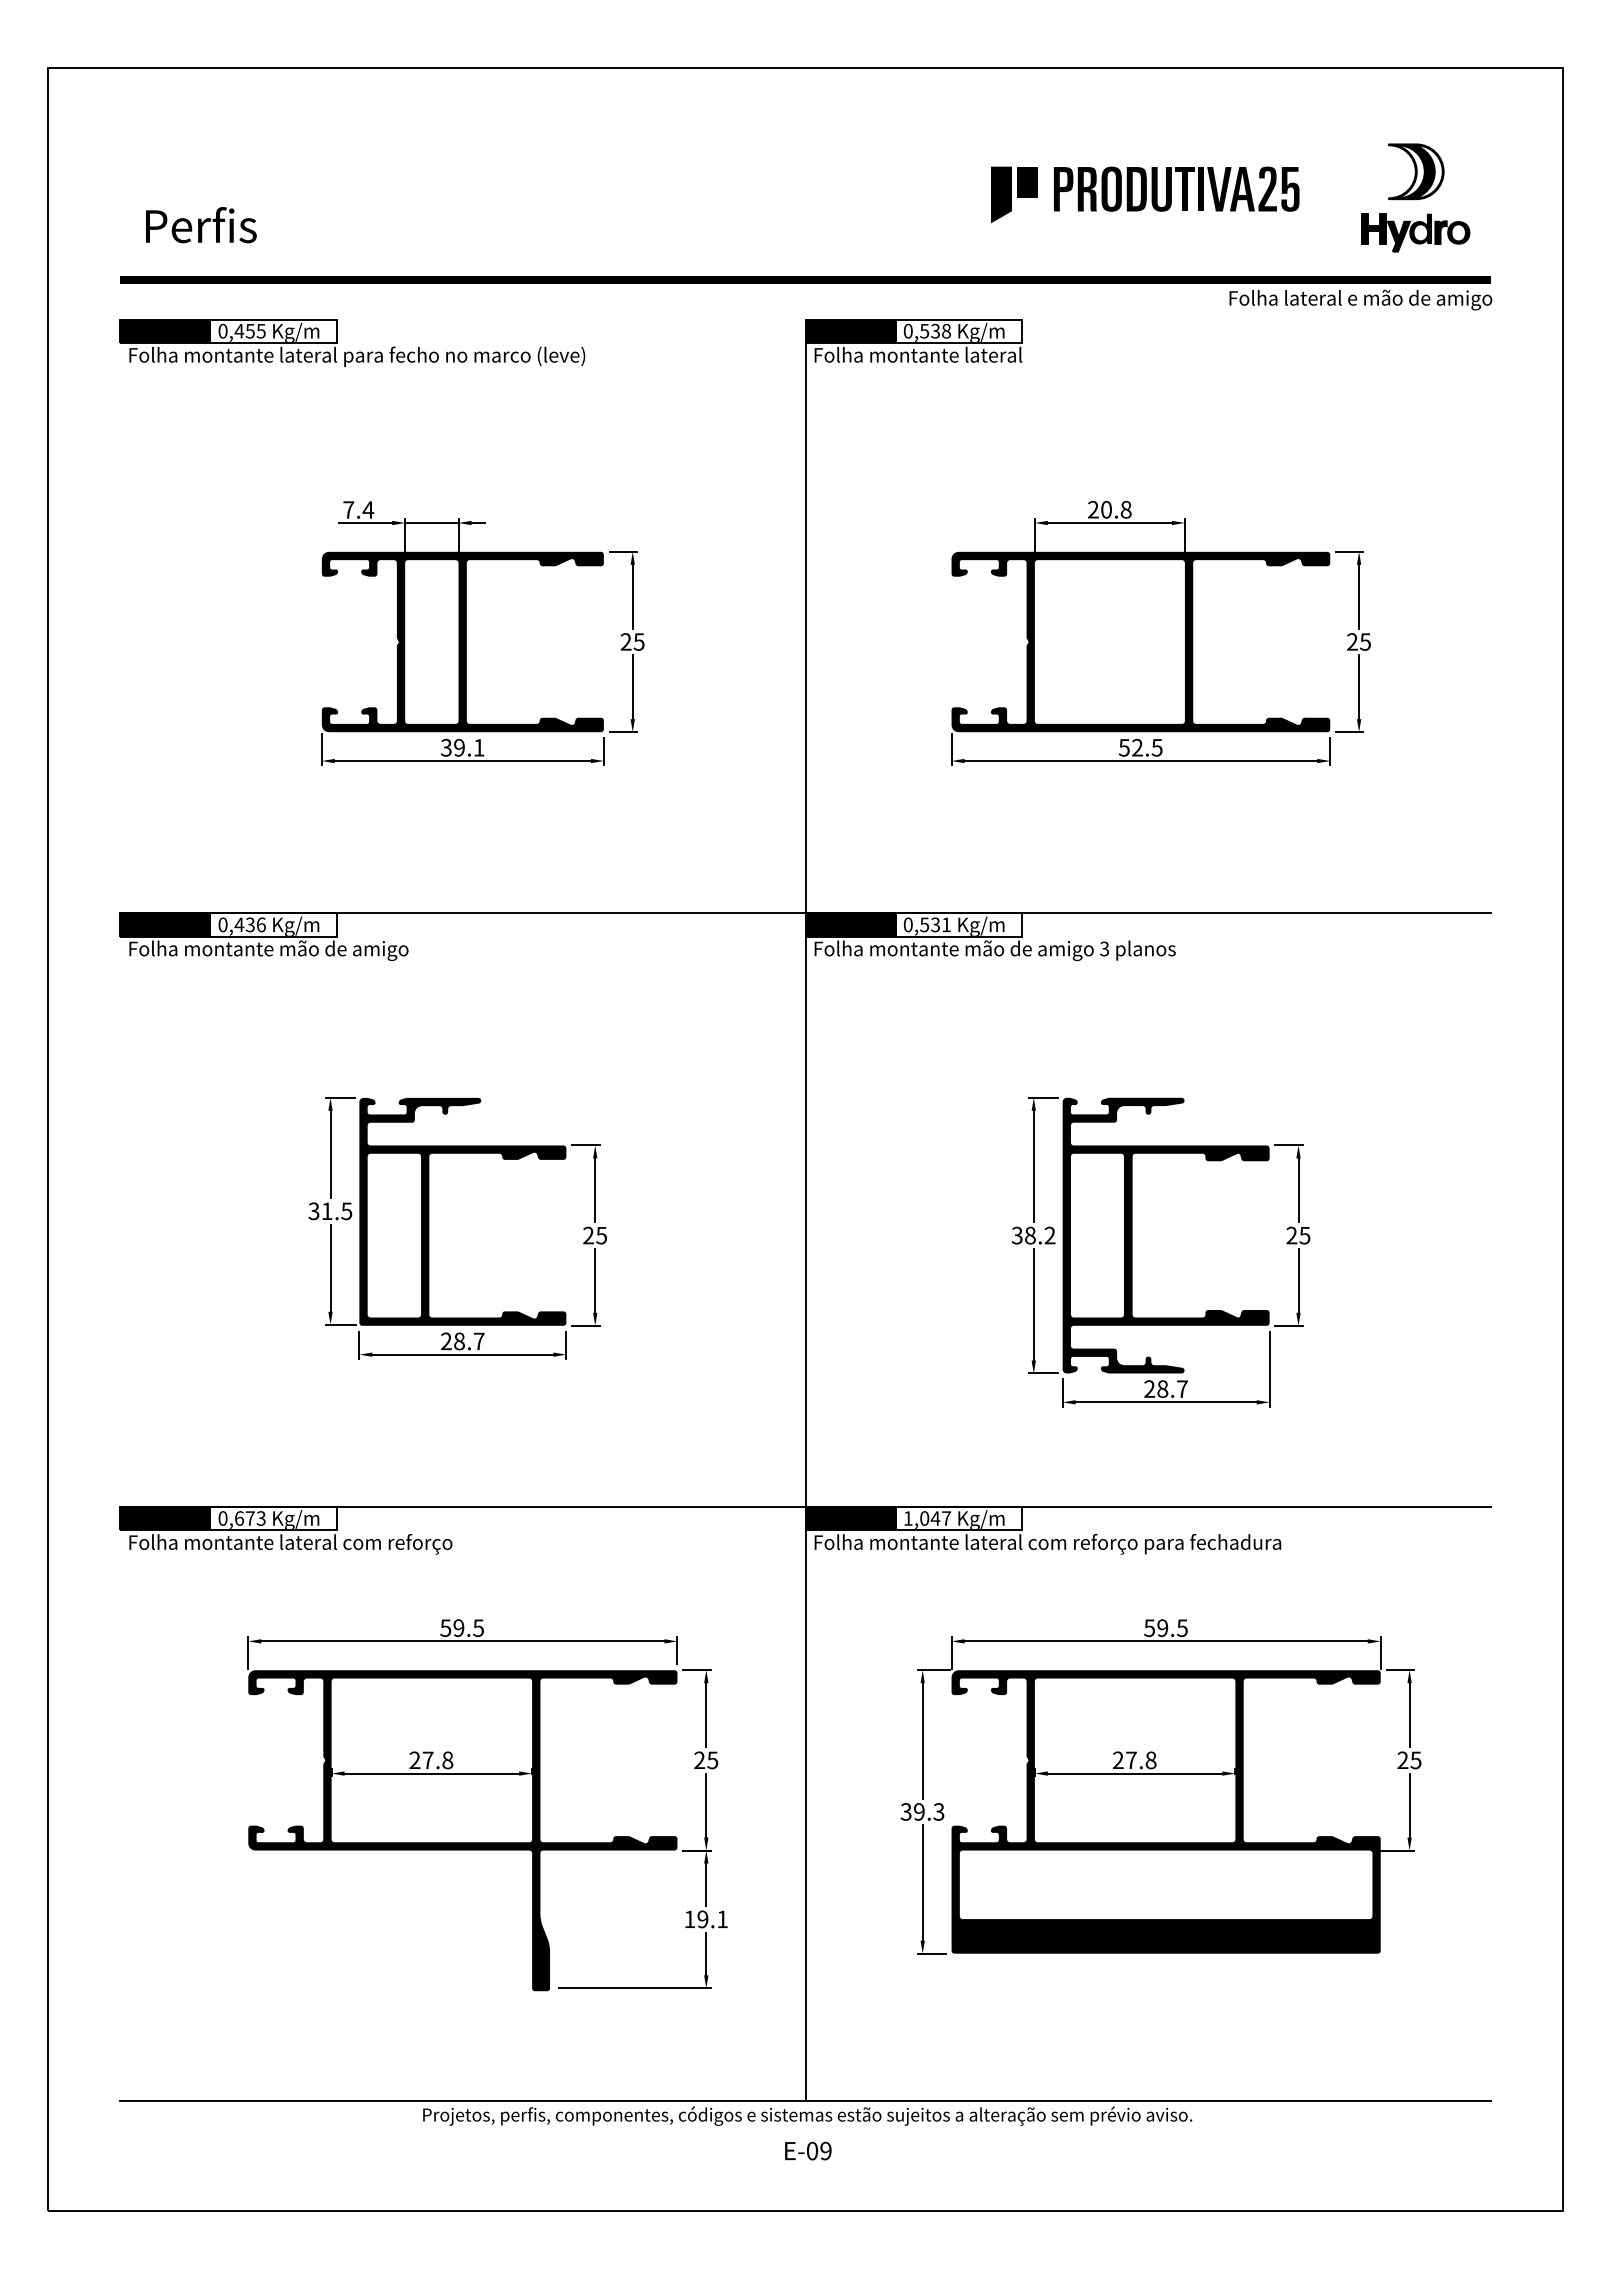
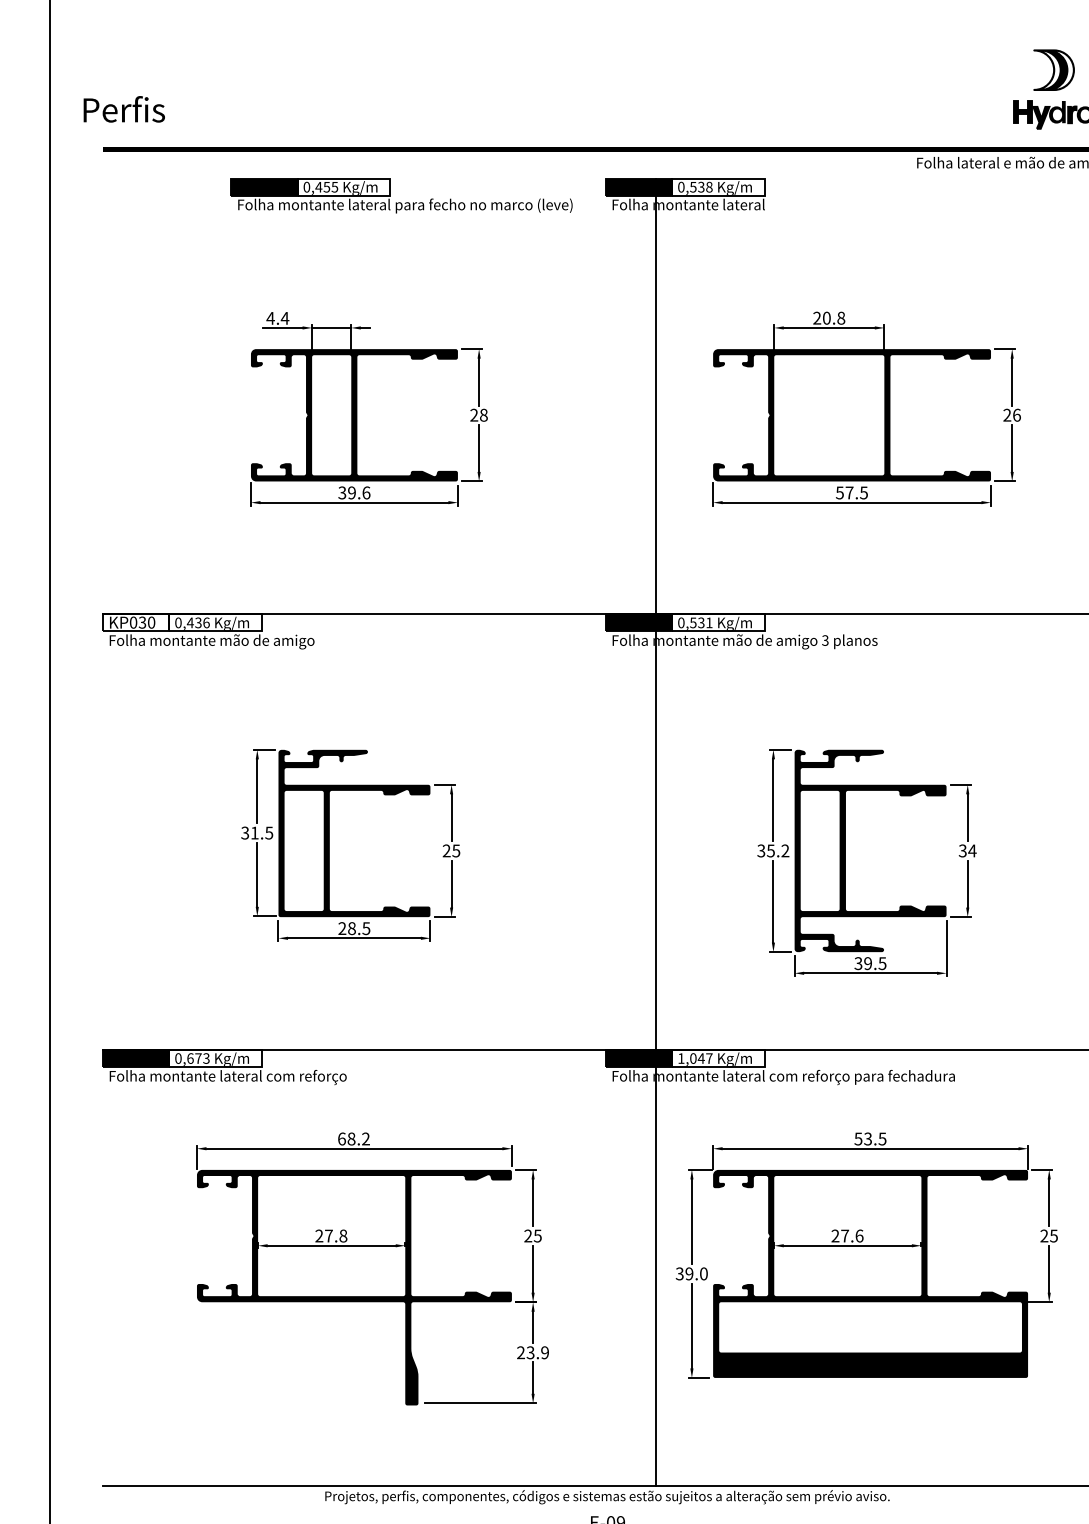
part: (1145, 194) -> (855, 86), removed
text: (201, 225) -> (124, 109), moved
part: (350, 351) -> (400, 202), moved
text: (348, 509) -> (270, 318), 7.4 -> 4.4
text: (638, 641) -> (483, 414), 25 -> 28
text: (1365, 641) -> (1016, 414), 25 -> 26
text: (479, 747) -> (366, 492), 39.1 -> 39.6
text: (1137, 747) -> (849, 492), 52.5 -> 57.5
fill: (165, 924) -> (136, 622), removed
line: (805, 1209) -> (655, 831), moved
text: (1029, 1235) -> (770, 850), 38.2 -> 35.2
text: (1298, 1235) -> (967, 850), 25 -> 34
text: (478, 1341) -> (365, 928), 28.7 -> 28.5
text: (1165, 1388) -> (870, 963), 28.7 -> 39.5
text: (1162, 1627) -> (867, 1138), 59.5 -> 53.5
text: (461, 1628) -> (353, 1139), 59.5 -> 68.2
text: (1150, 1760) -> (859, 1236), 27.8 -> 27.6
text: (938, 1811) -> (703, 1273), 39.3 -> 39.0
text: (705, 1919) -> (532, 1352), 19.1 -> 23.9

